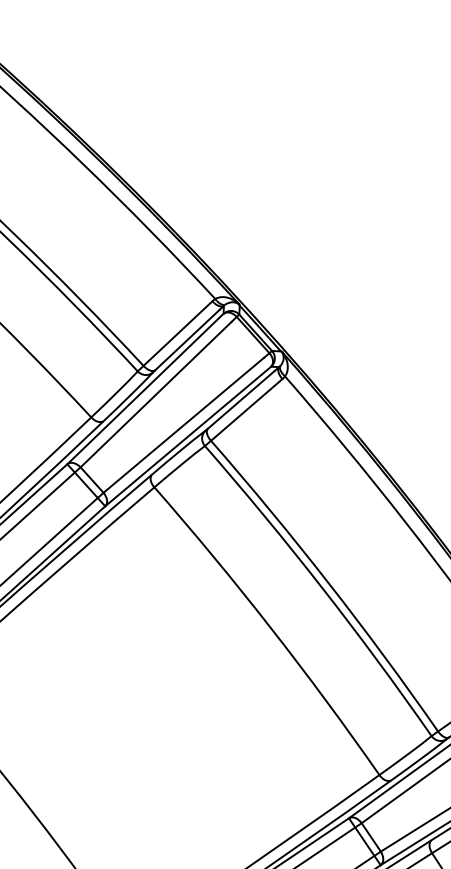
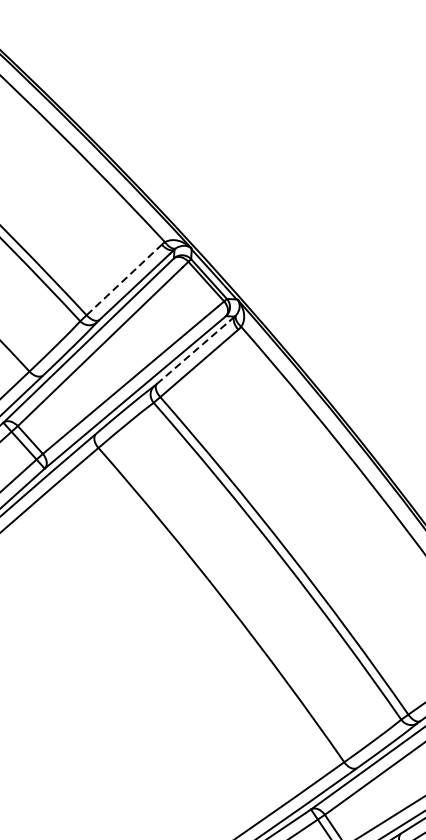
line: (178, 333) -> (124, 279), solid -> dashed
line: (241, 399) -> (193, 351), solid -> dashed

